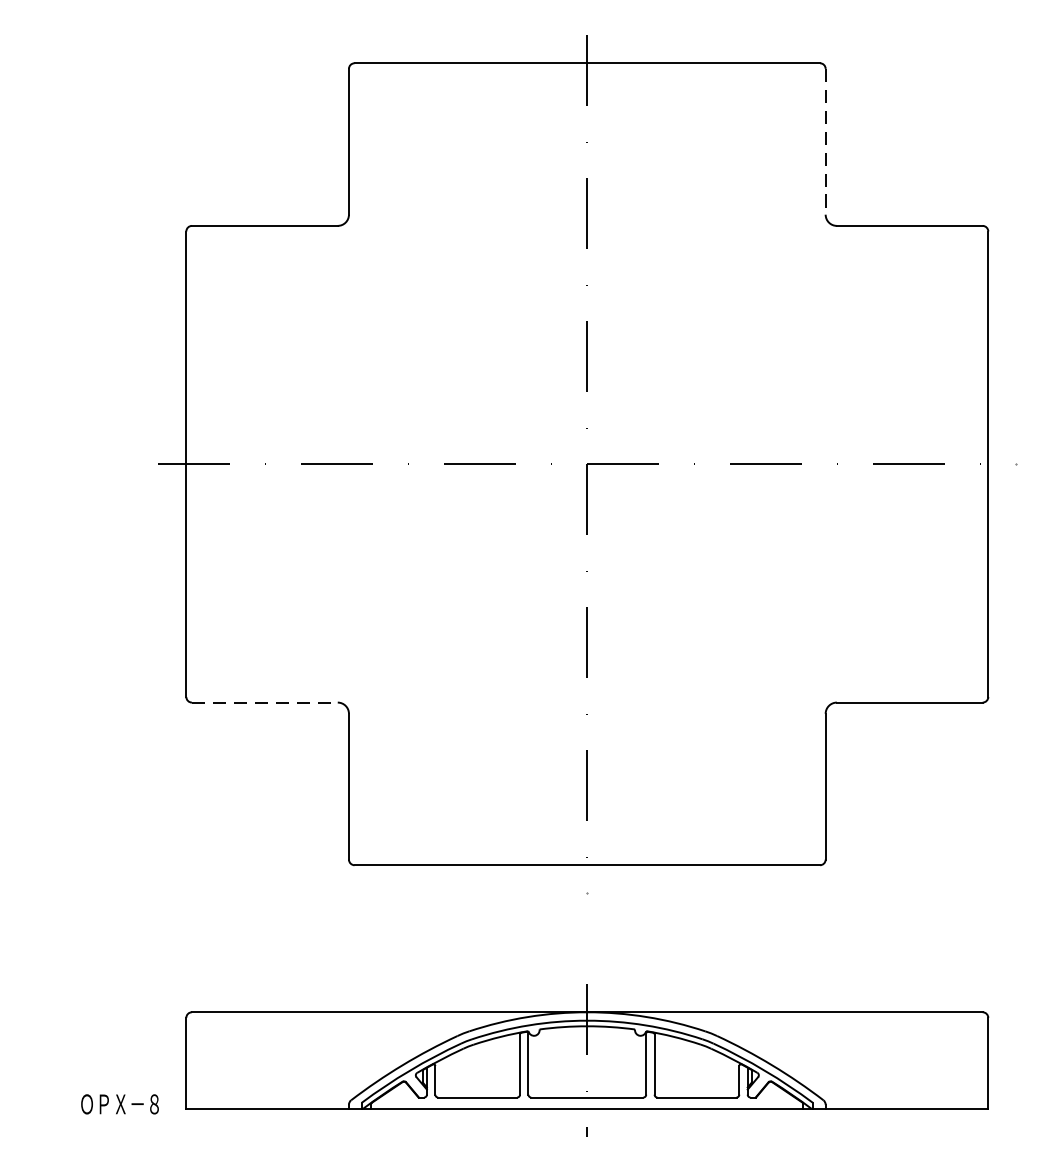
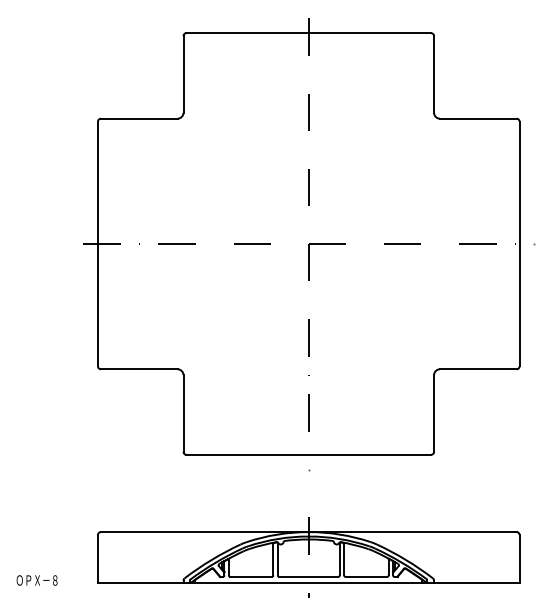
line: (826, 141) -> (434, 74), dashed -> solid
line: (265, 702) -> (139, 369), dashed -> solid
text: (118, 1104) -> (36, 580), moved

